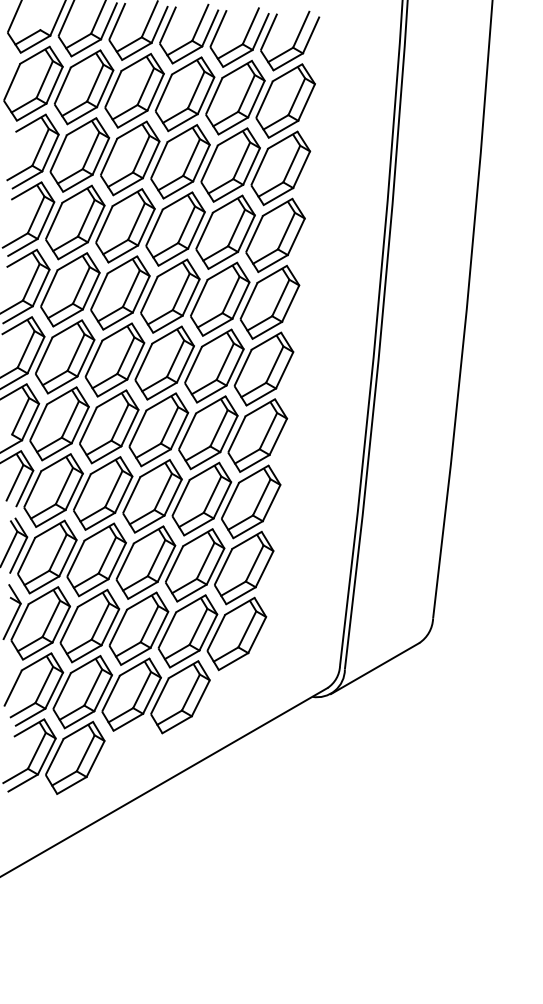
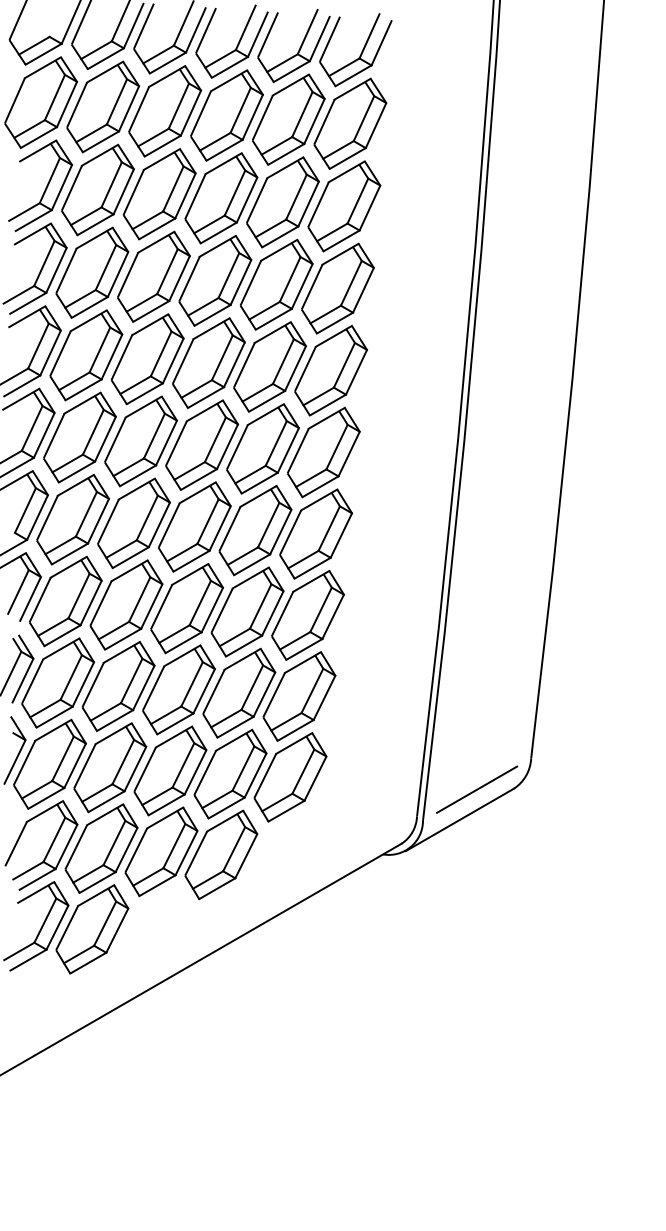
line: (388, 643) -> (476, 789), added

